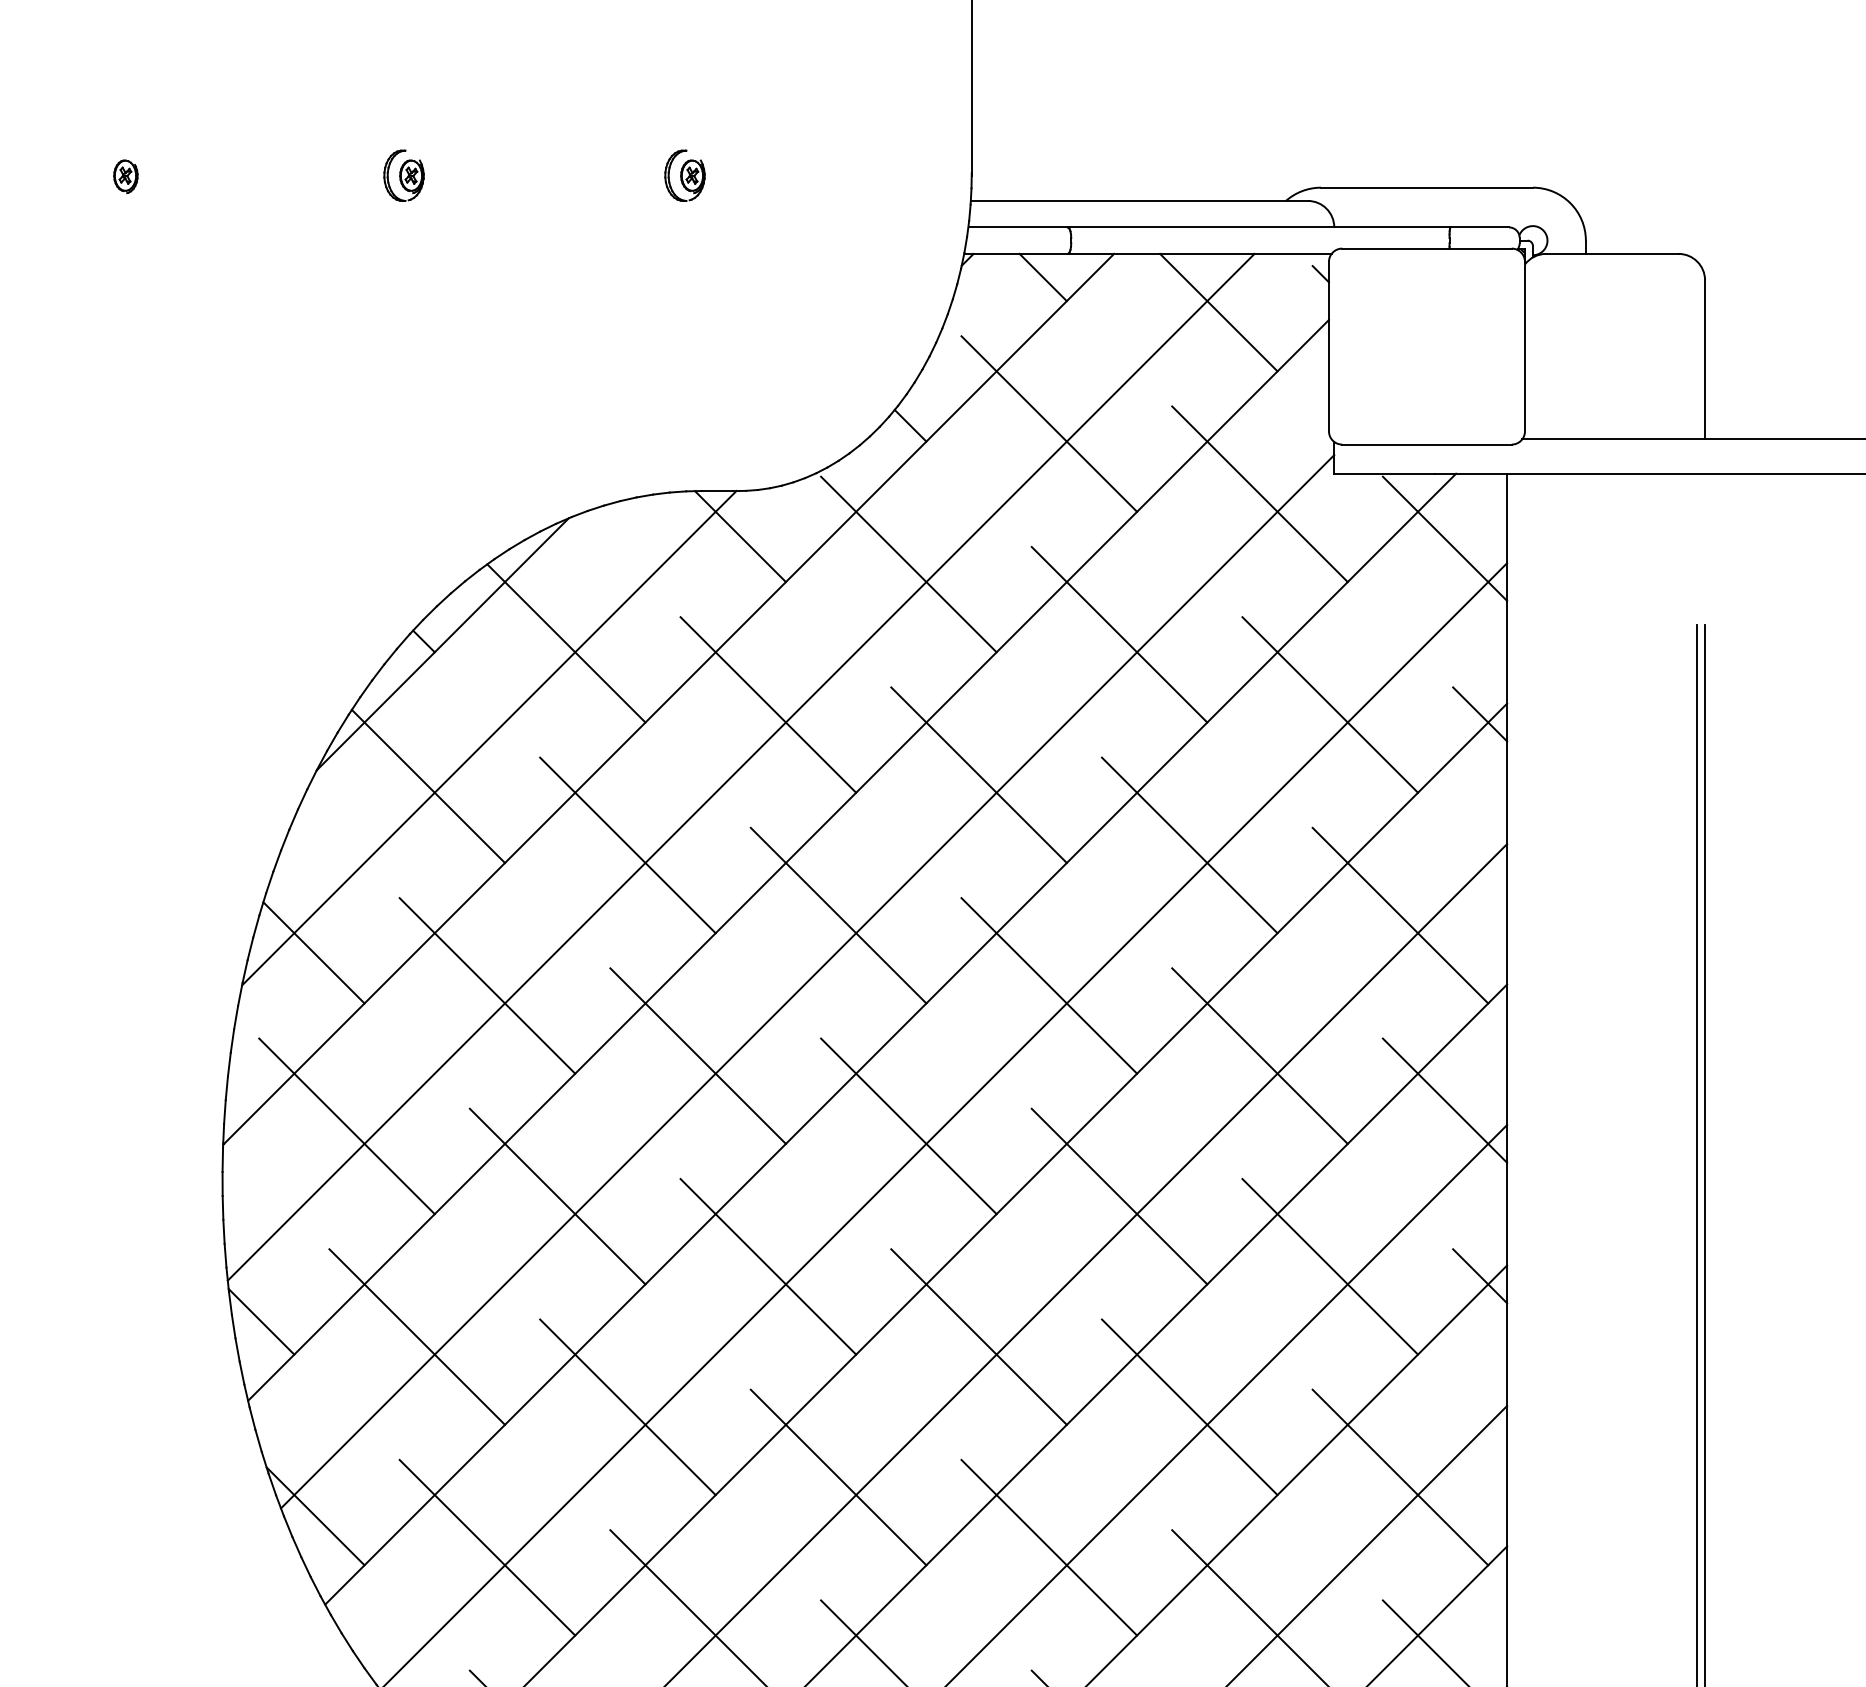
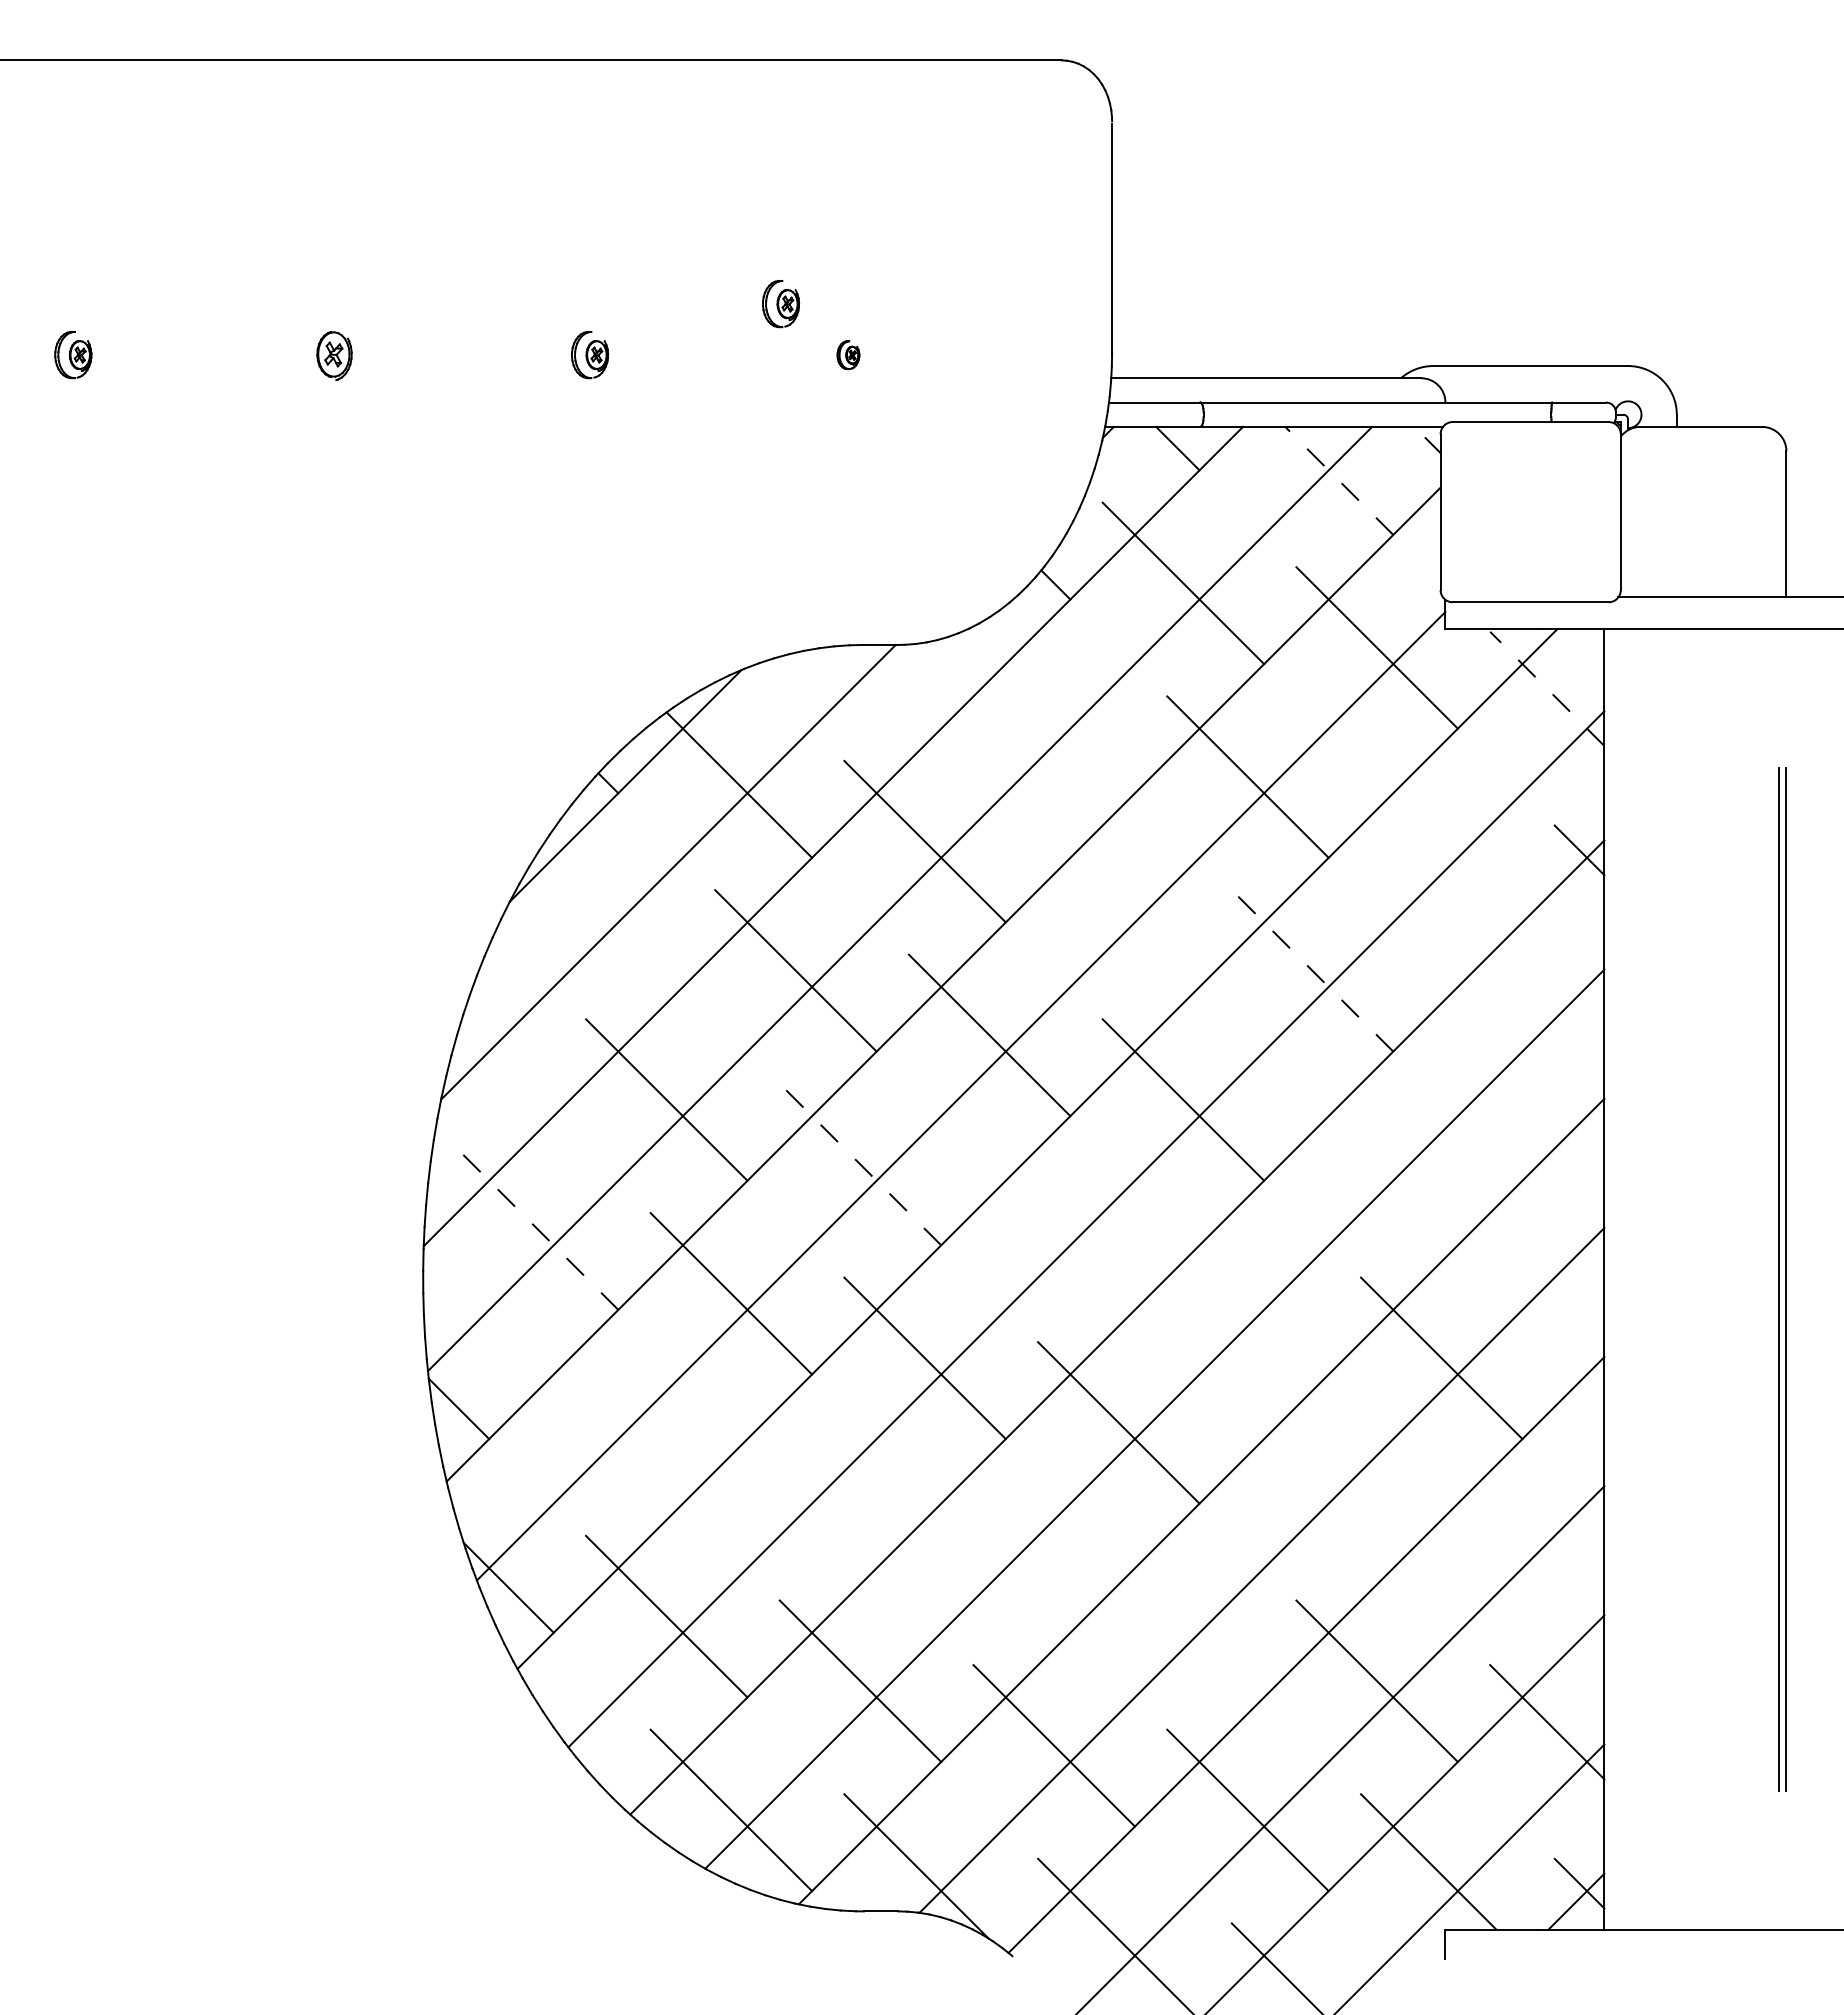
part: (611, 120) -> (780, 304), added
part: (125, 176) -> (333, 355), size x1.6
part: (685, 176) -> (848, 355), size x0.6
line: (1217, 312) -> (1338, 480), solid -> dashed
line: (740, 536) -> (899, 686), removed
line: (1445, 538) -> (1547, 688), solid -> dashed
line: (908, 564) -> (1053, 712), removed
line: (1329, 704) -> (1441, 841), removed
line: (978, 775) -> (1118, 906), removed
line: (428, 786) -> (612, 916), removed
line: (1189, 845) -> (1312, 970), solid -> dashed
line: (1400, 915) -> (1506, 1035), removed
line: (313, 952) -> (506, 1069), removed
line: (698, 1056) -> (860, 1164), solid -> dashed
line: (1259, 1056) -> (1376, 1164), removed
line: (1445, 1100) -> (1547, 1205), removed
line: (346, 1125) -> (537, 1228), solid -> dashed
line: (908, 1125) -> (1053, 1228), removed
line: (1119, 1196) -> (1247, 1293), removed
line: (1480, 1275) -> (1579, 1366), removed
line: (416, 1336) -> (601, 1422), removed
line: (627, 1407) -> (795, 1487), removed
line: (1189, 1407) -> (1312, 1487), removed
line: (838, 1476) -> (989, 1551), removed
line: (1400, 1476) -> (1506, 1551), removed
line: (1049, 1547) -> (1183, 1616), removed

